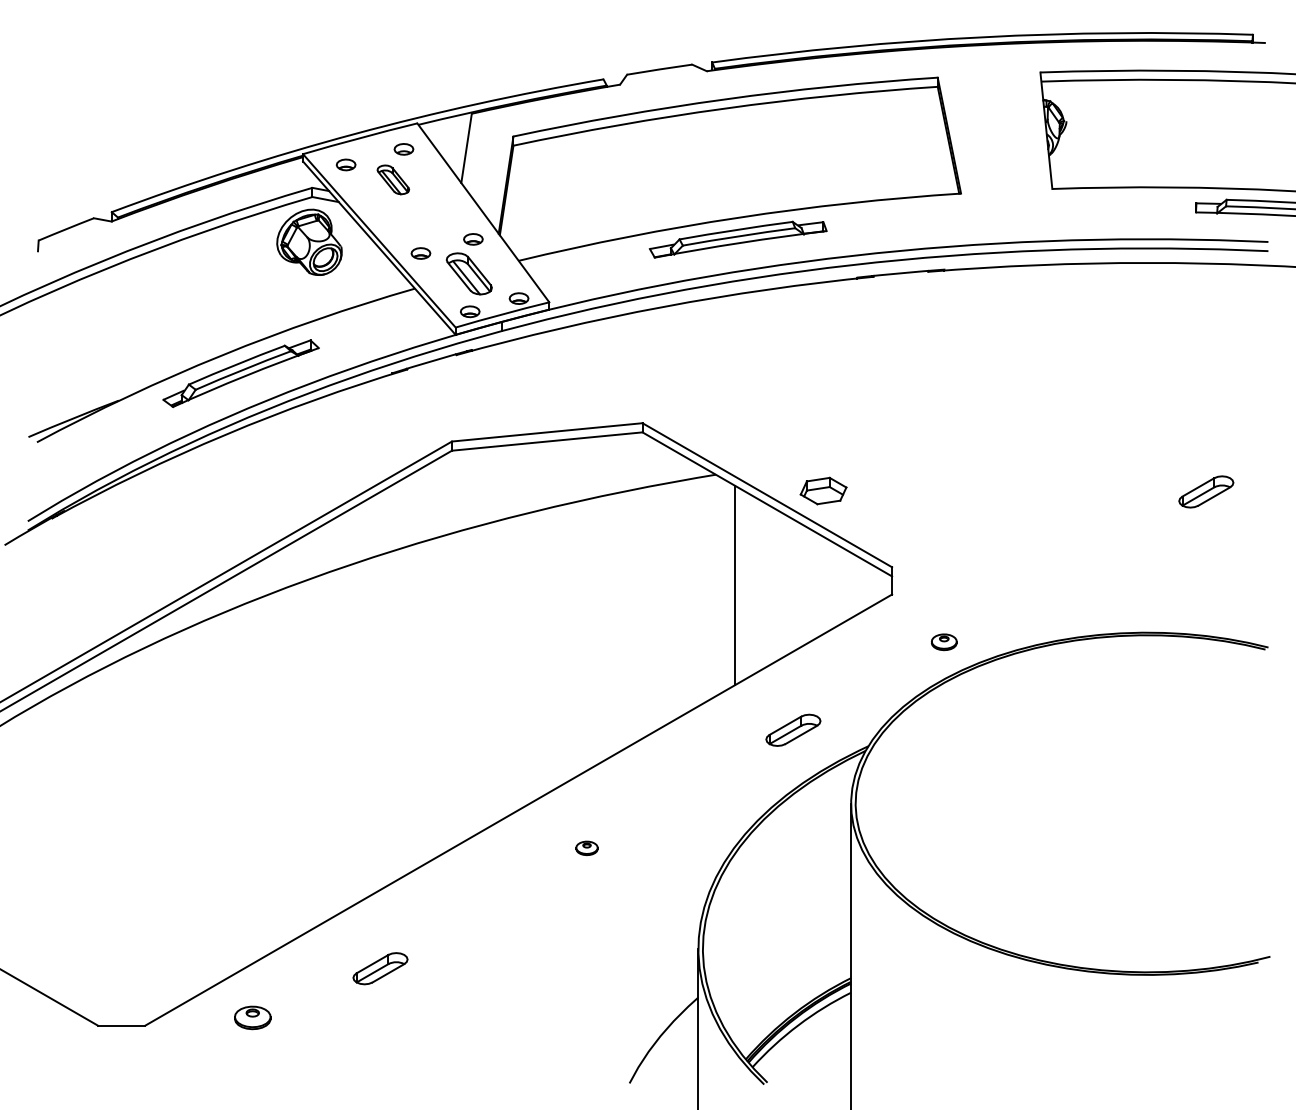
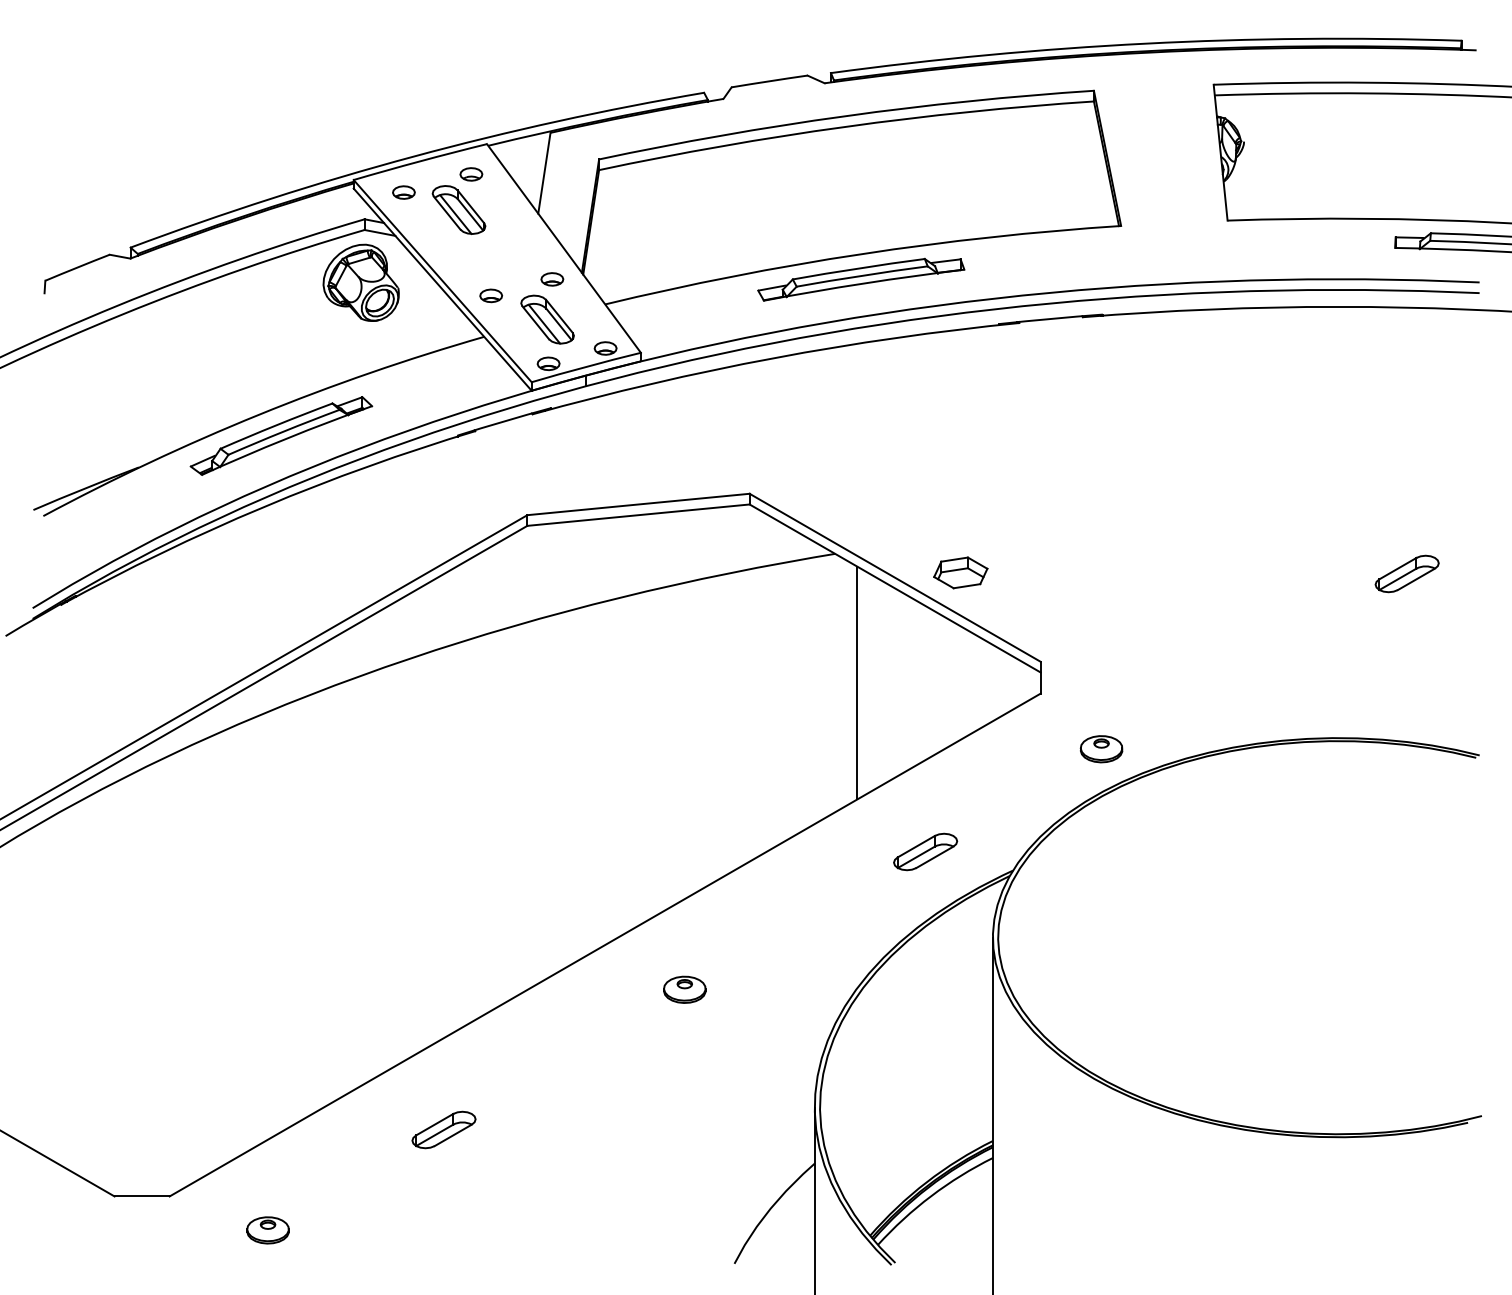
part: (392, 179) -> (458, 209), size x1.43
part: (944, 642) -> (1101, 749), size x1.43
part: (586, 848) -> (684, 989), size x1.67
part: (252, 1017) -> (267, 1230), moved

